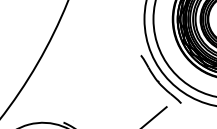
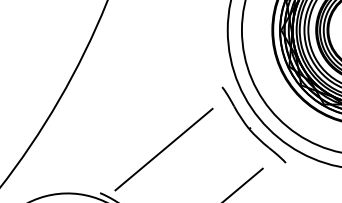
line: (103, 94) -> (163, 148), added

